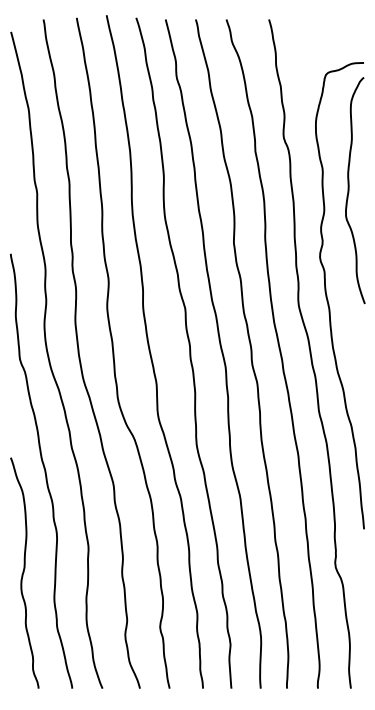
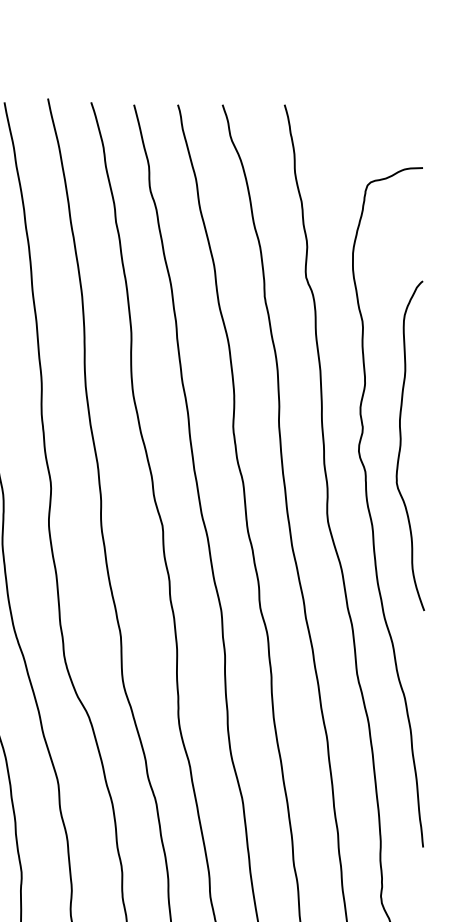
curve: (349, 190) -> (401, 445), moved

